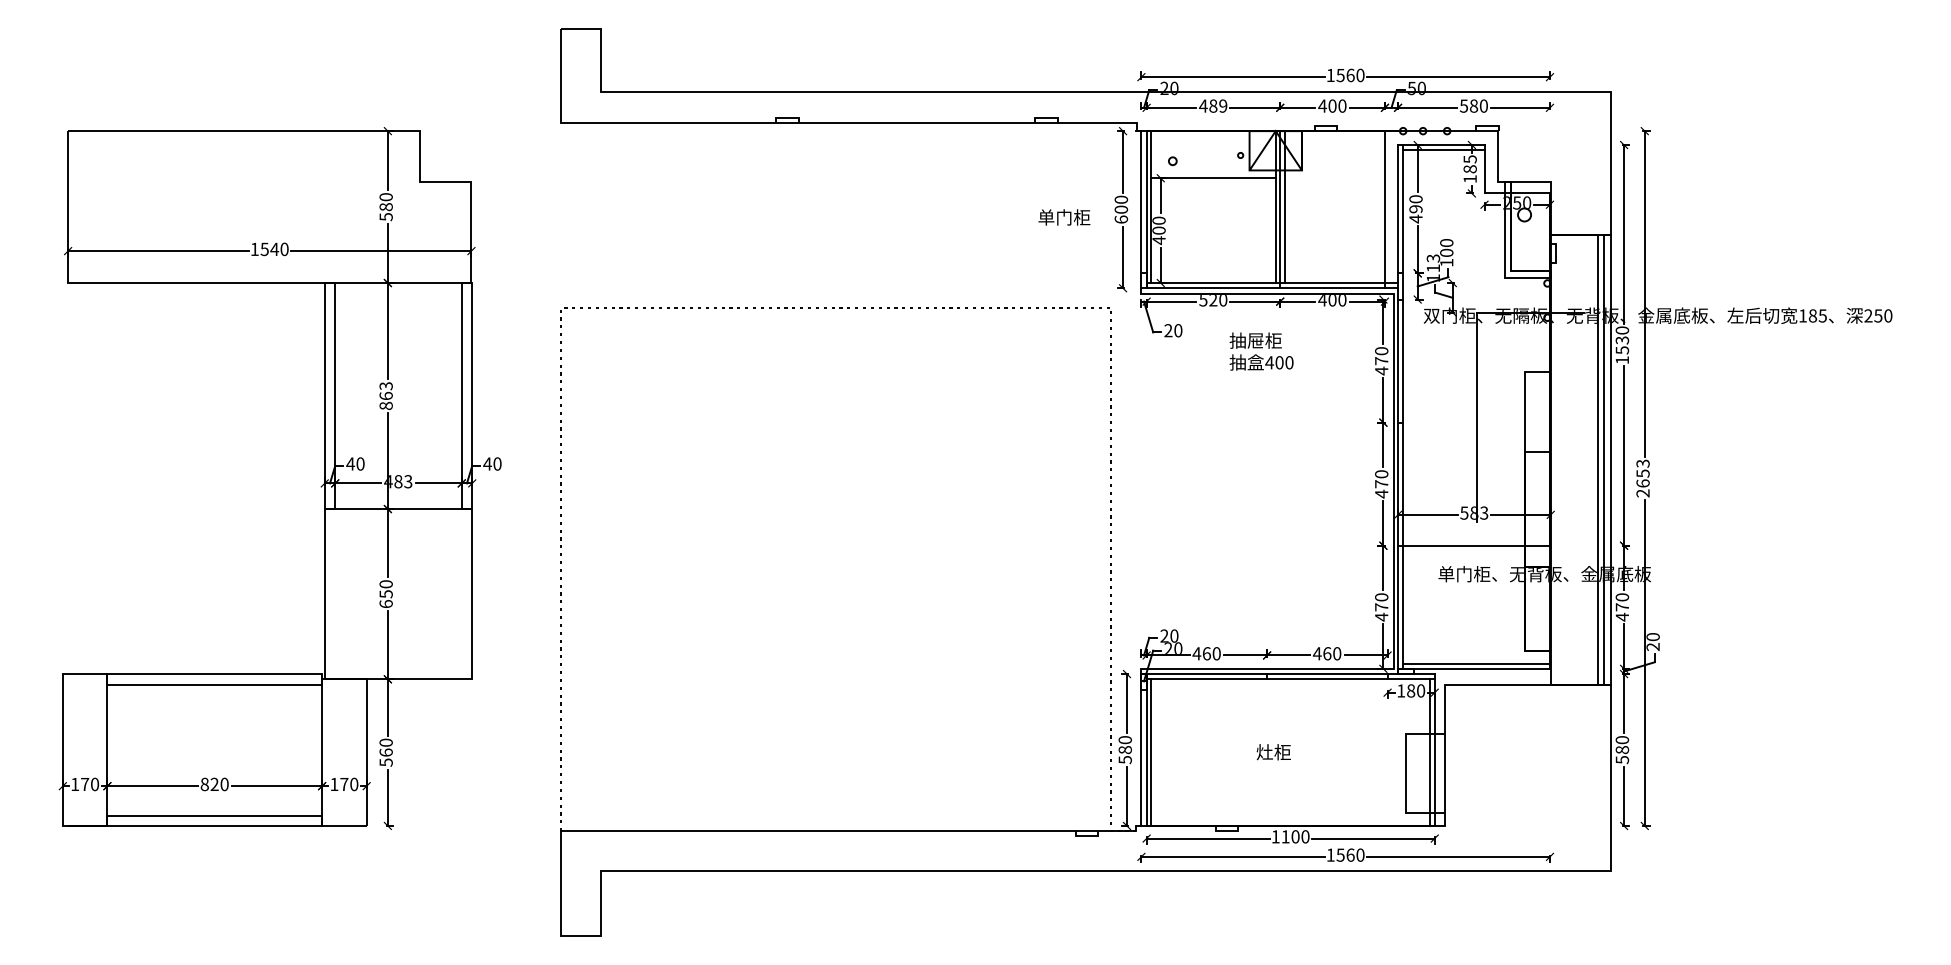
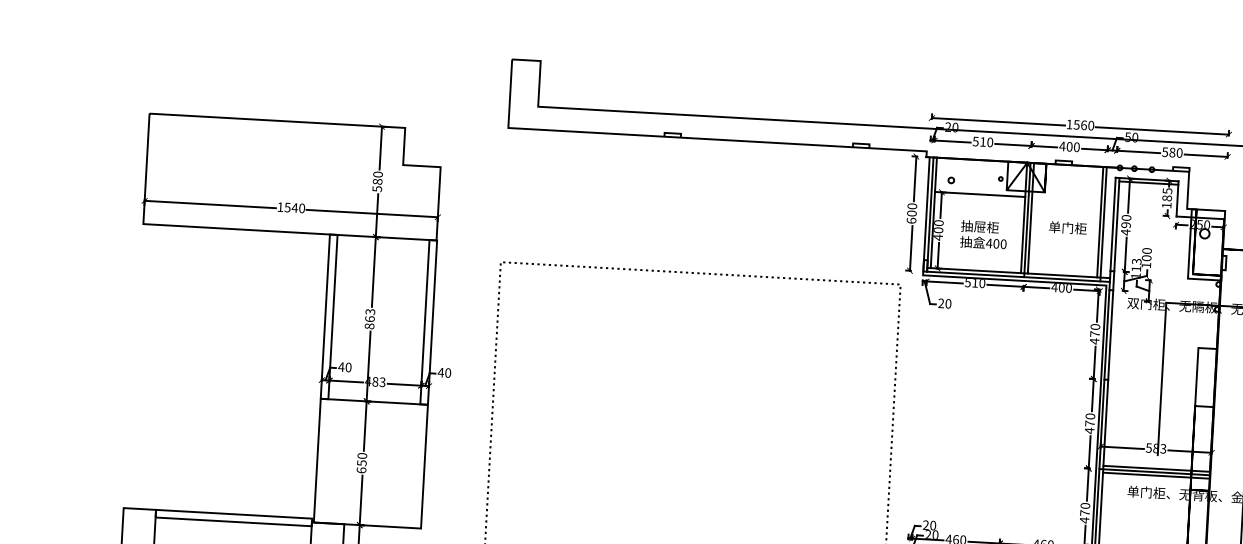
text: (1213, 105) -> (983, 141), 489 -> 510
line: (1380, 207) -> (1100, 222), added
text: (1064, 217) -> (1068, 227), moved
text: (1213, 300) -> (975, 283), 520 -> 510
text: (1261, 351) -> (983, 234), moved
line: (1476, 541) -> (1156, 469), added
line: (1476, 550) -> (1156, 475), added

